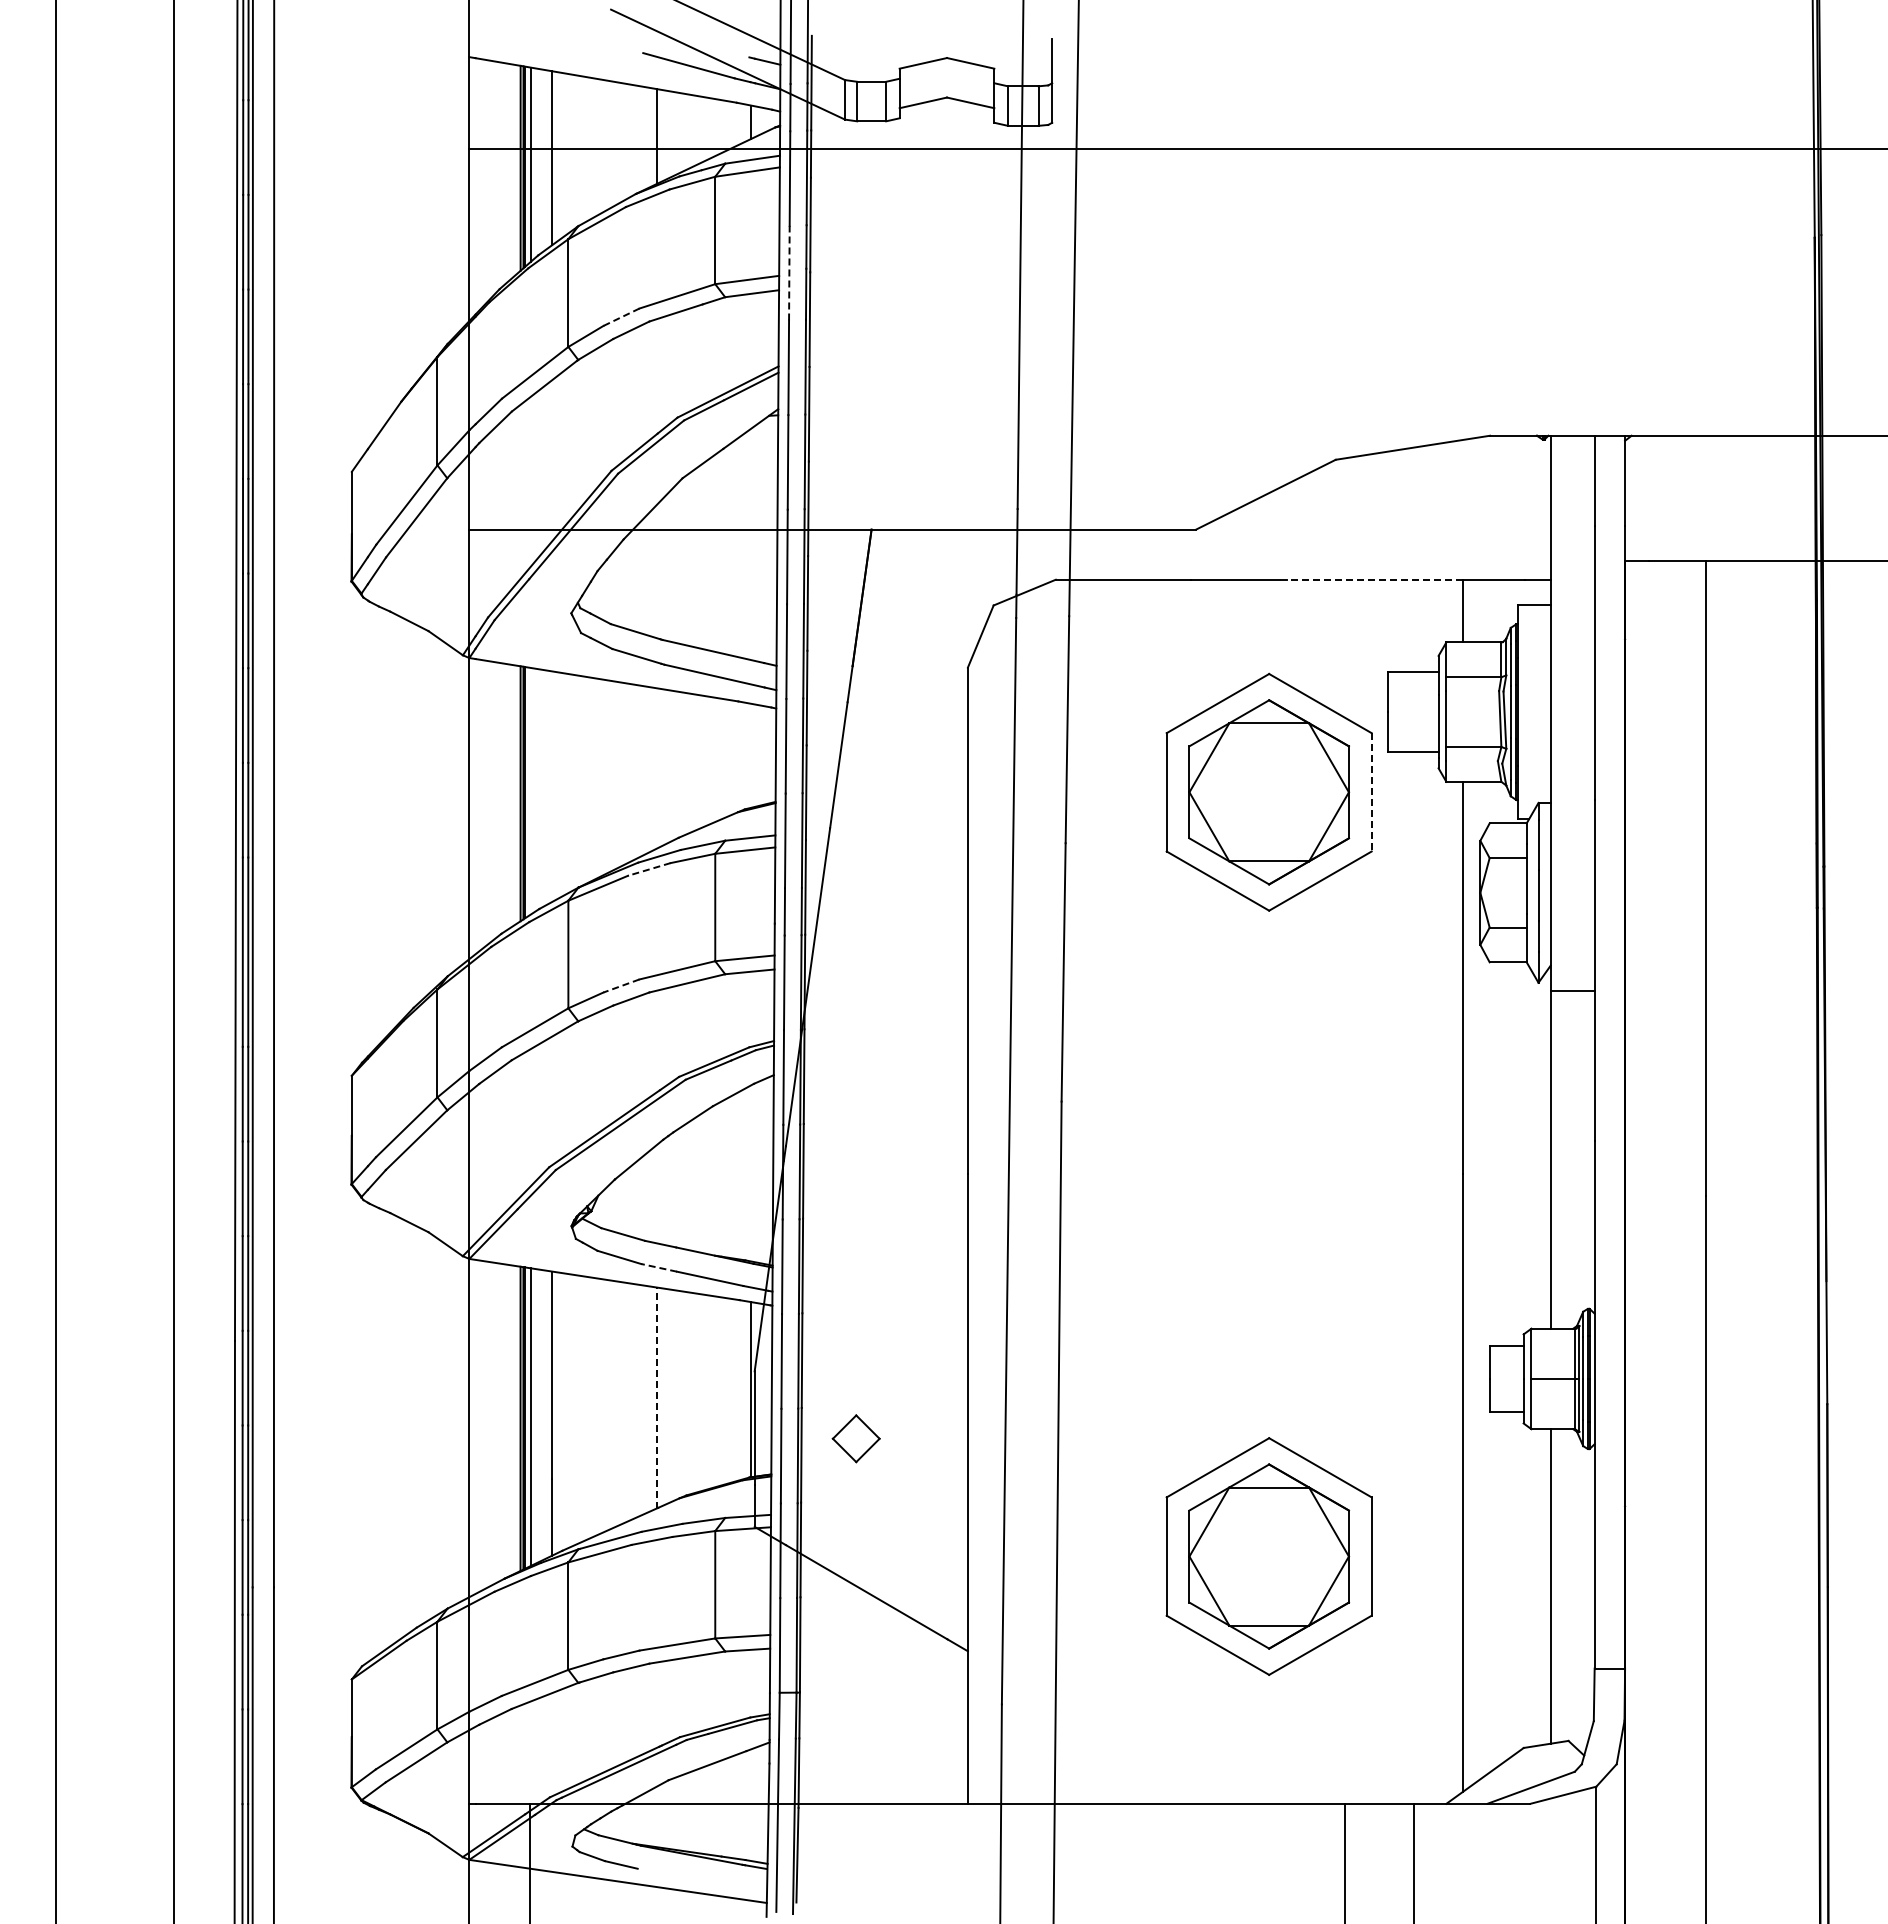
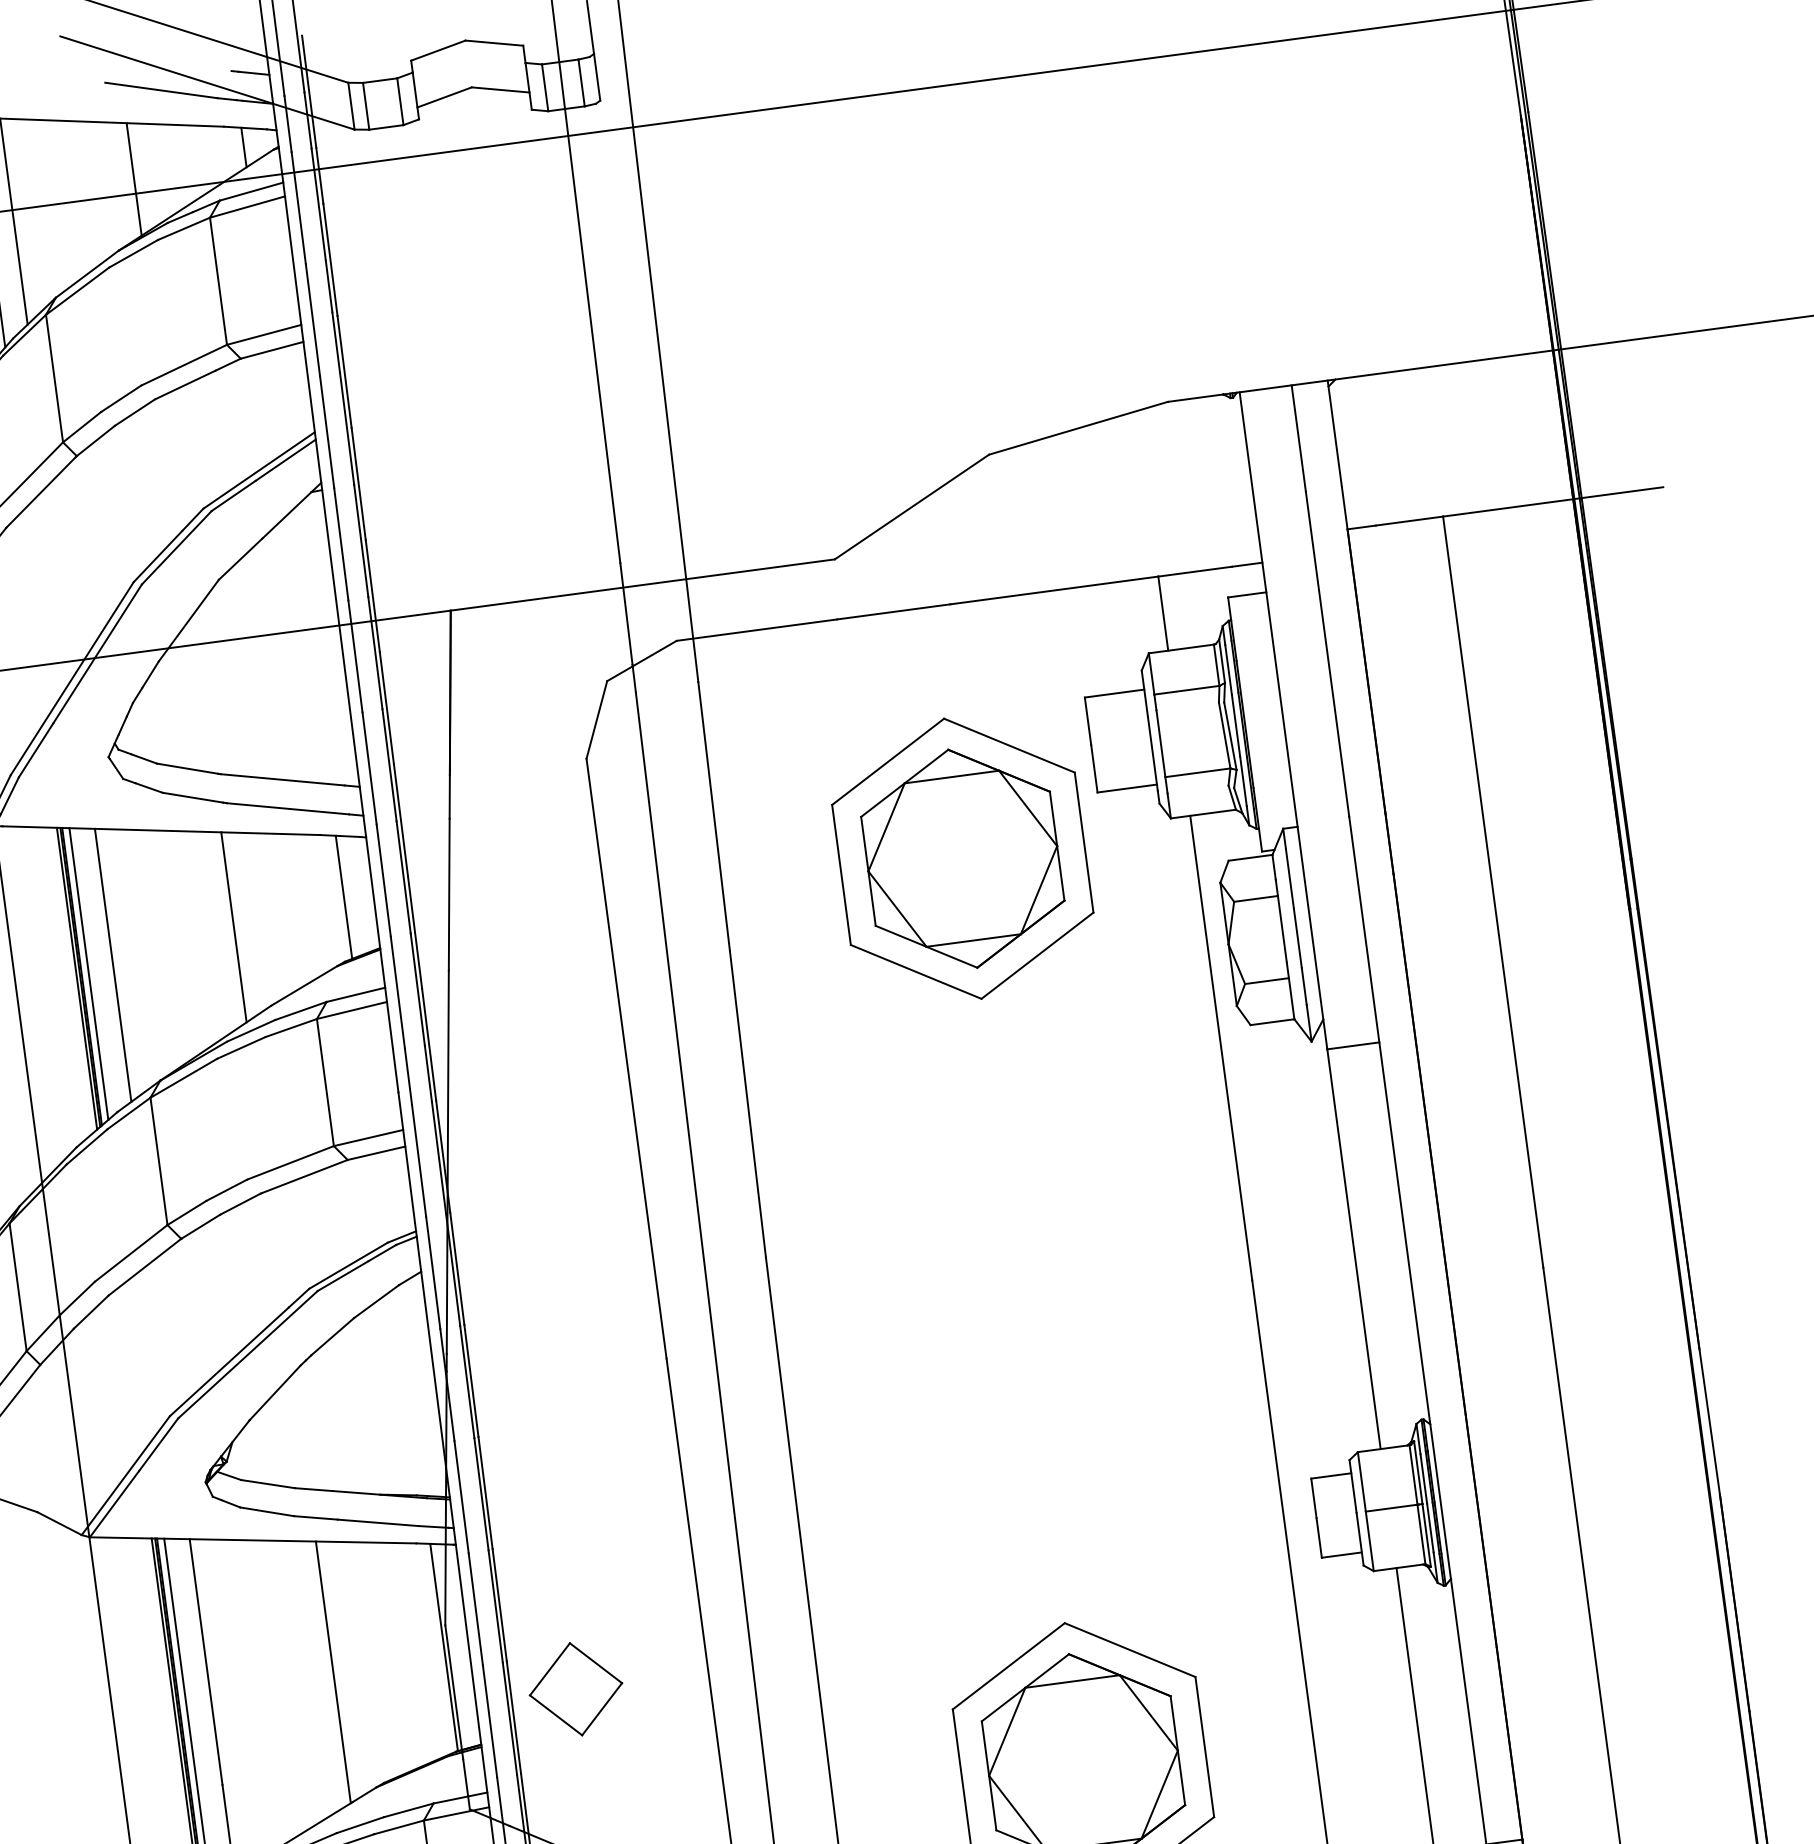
line: (789, 272) -> (312, 319), dashed -> solid
line: (621, 317) -> (121, 399), dashed -> solid
line: (1374, 579) -> (1053, 590), dashed -> solid
line: (751, 755) -> (344, 896), added
line: (656, 768) -> (233, 927), added
line: (552, 786) -> (113, 965), added
line: (530, 790) -> (88, 973), added
line: (1371, 792) -> (1083, 842), dashed -> solid
line: (648, 869) -> (240, 1048), dashed -> solid
line: (620, 986) -> (225, 1191), dashed -> solid
line: (658, 1267) -> (315, 1517), dashed -> solid
line: (656, 1398) -> (333, 1672), dashed -> solid
part: (856, 1438) -> (576, 1688), size x1.67

